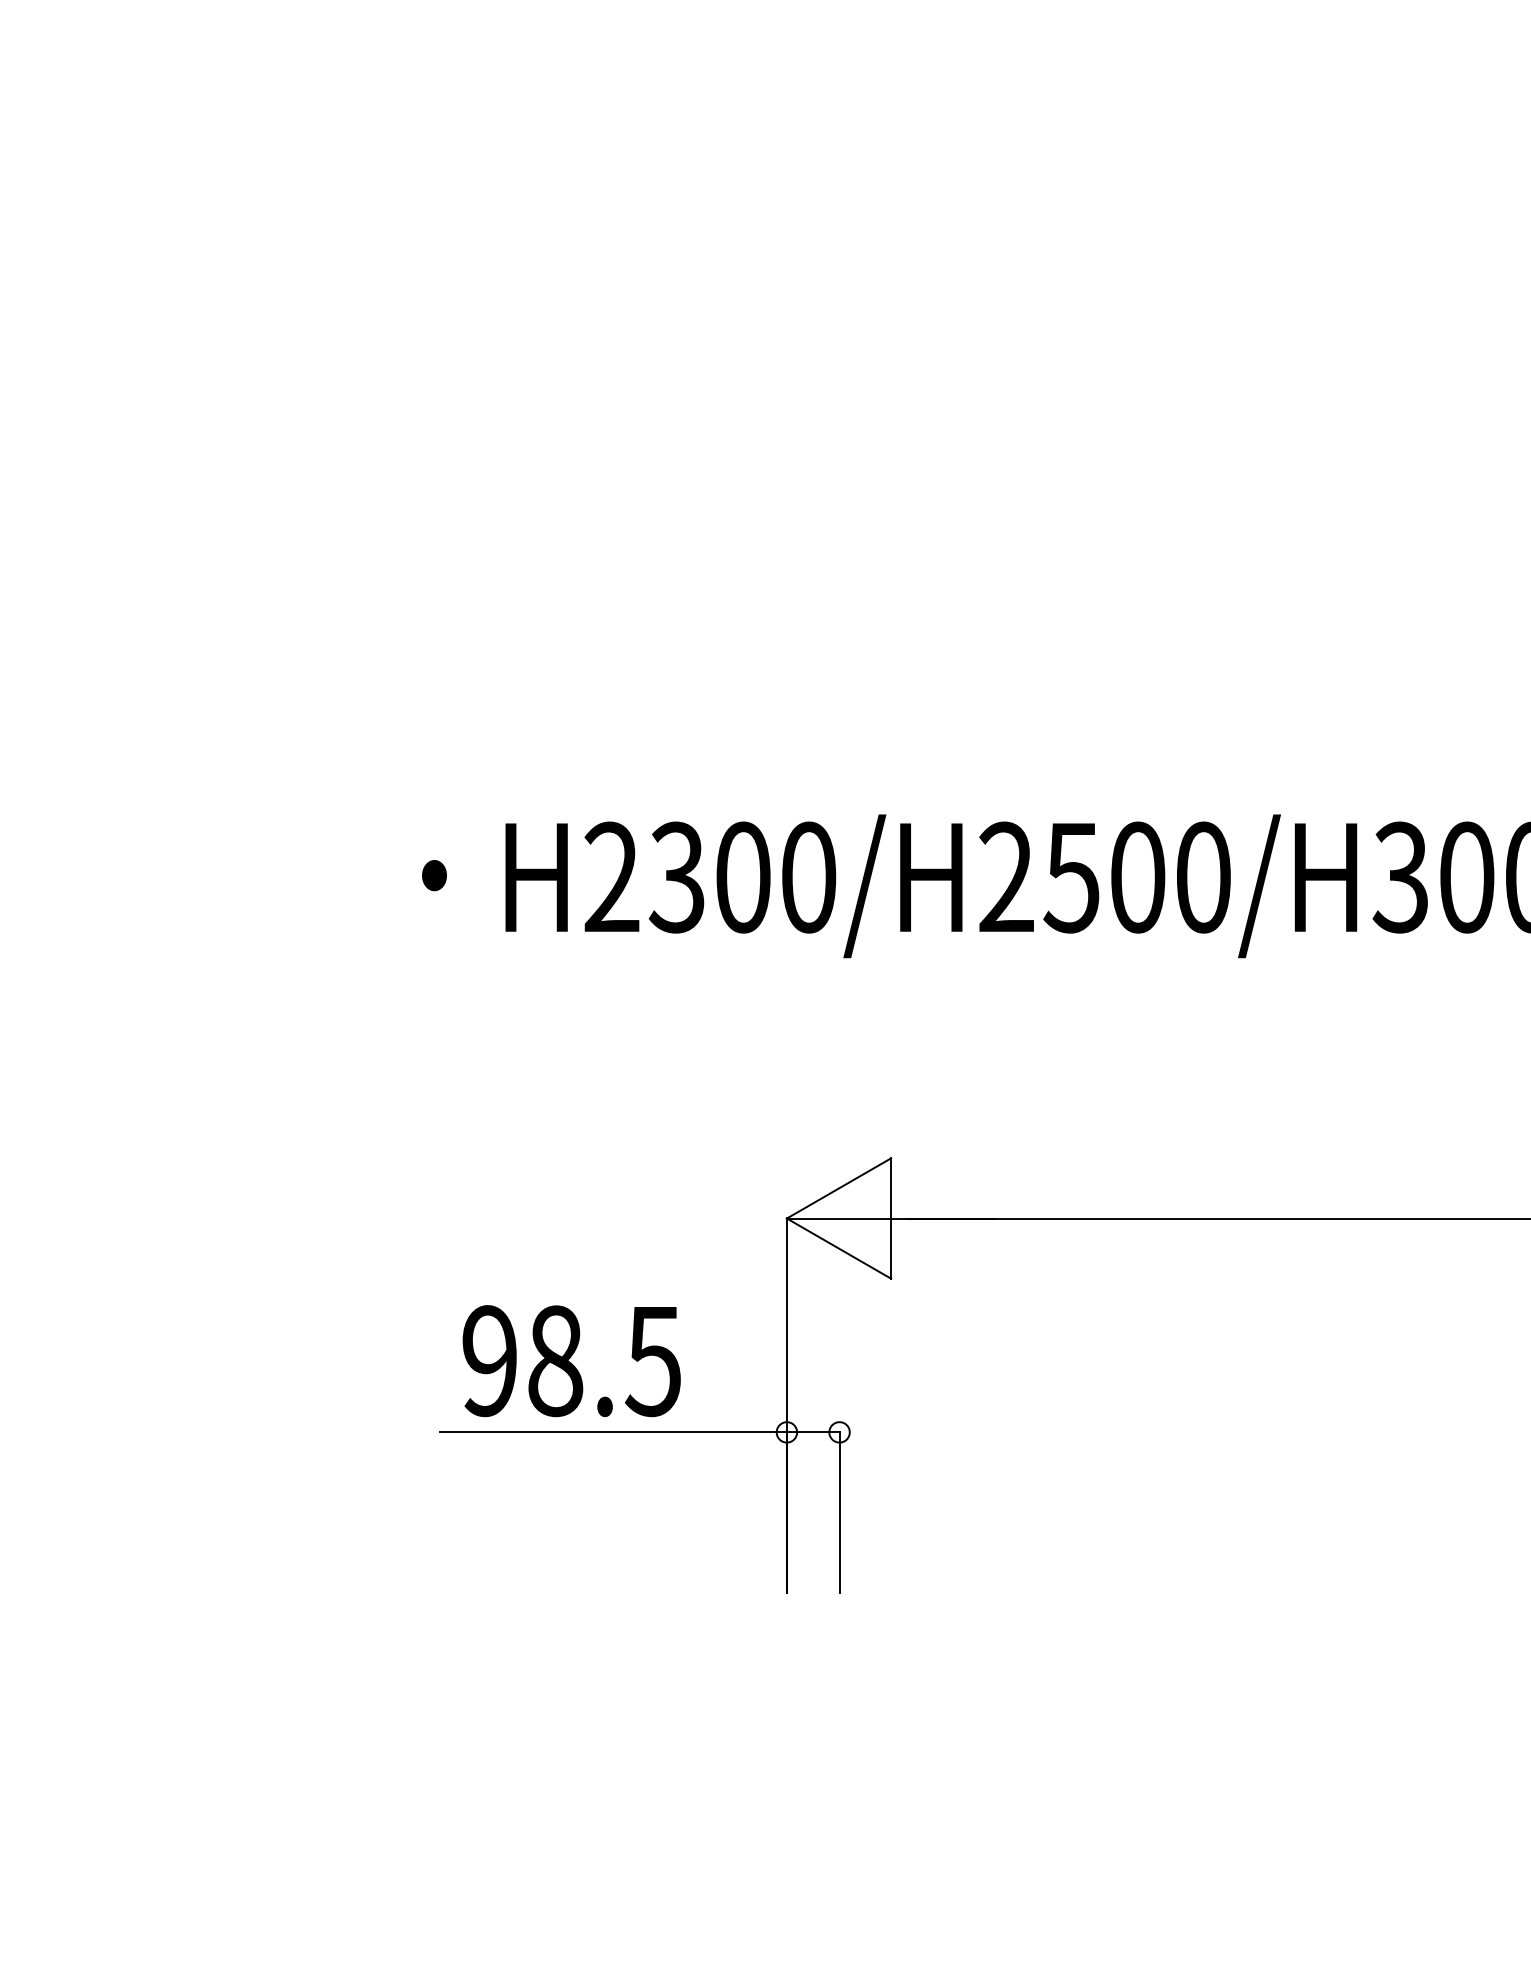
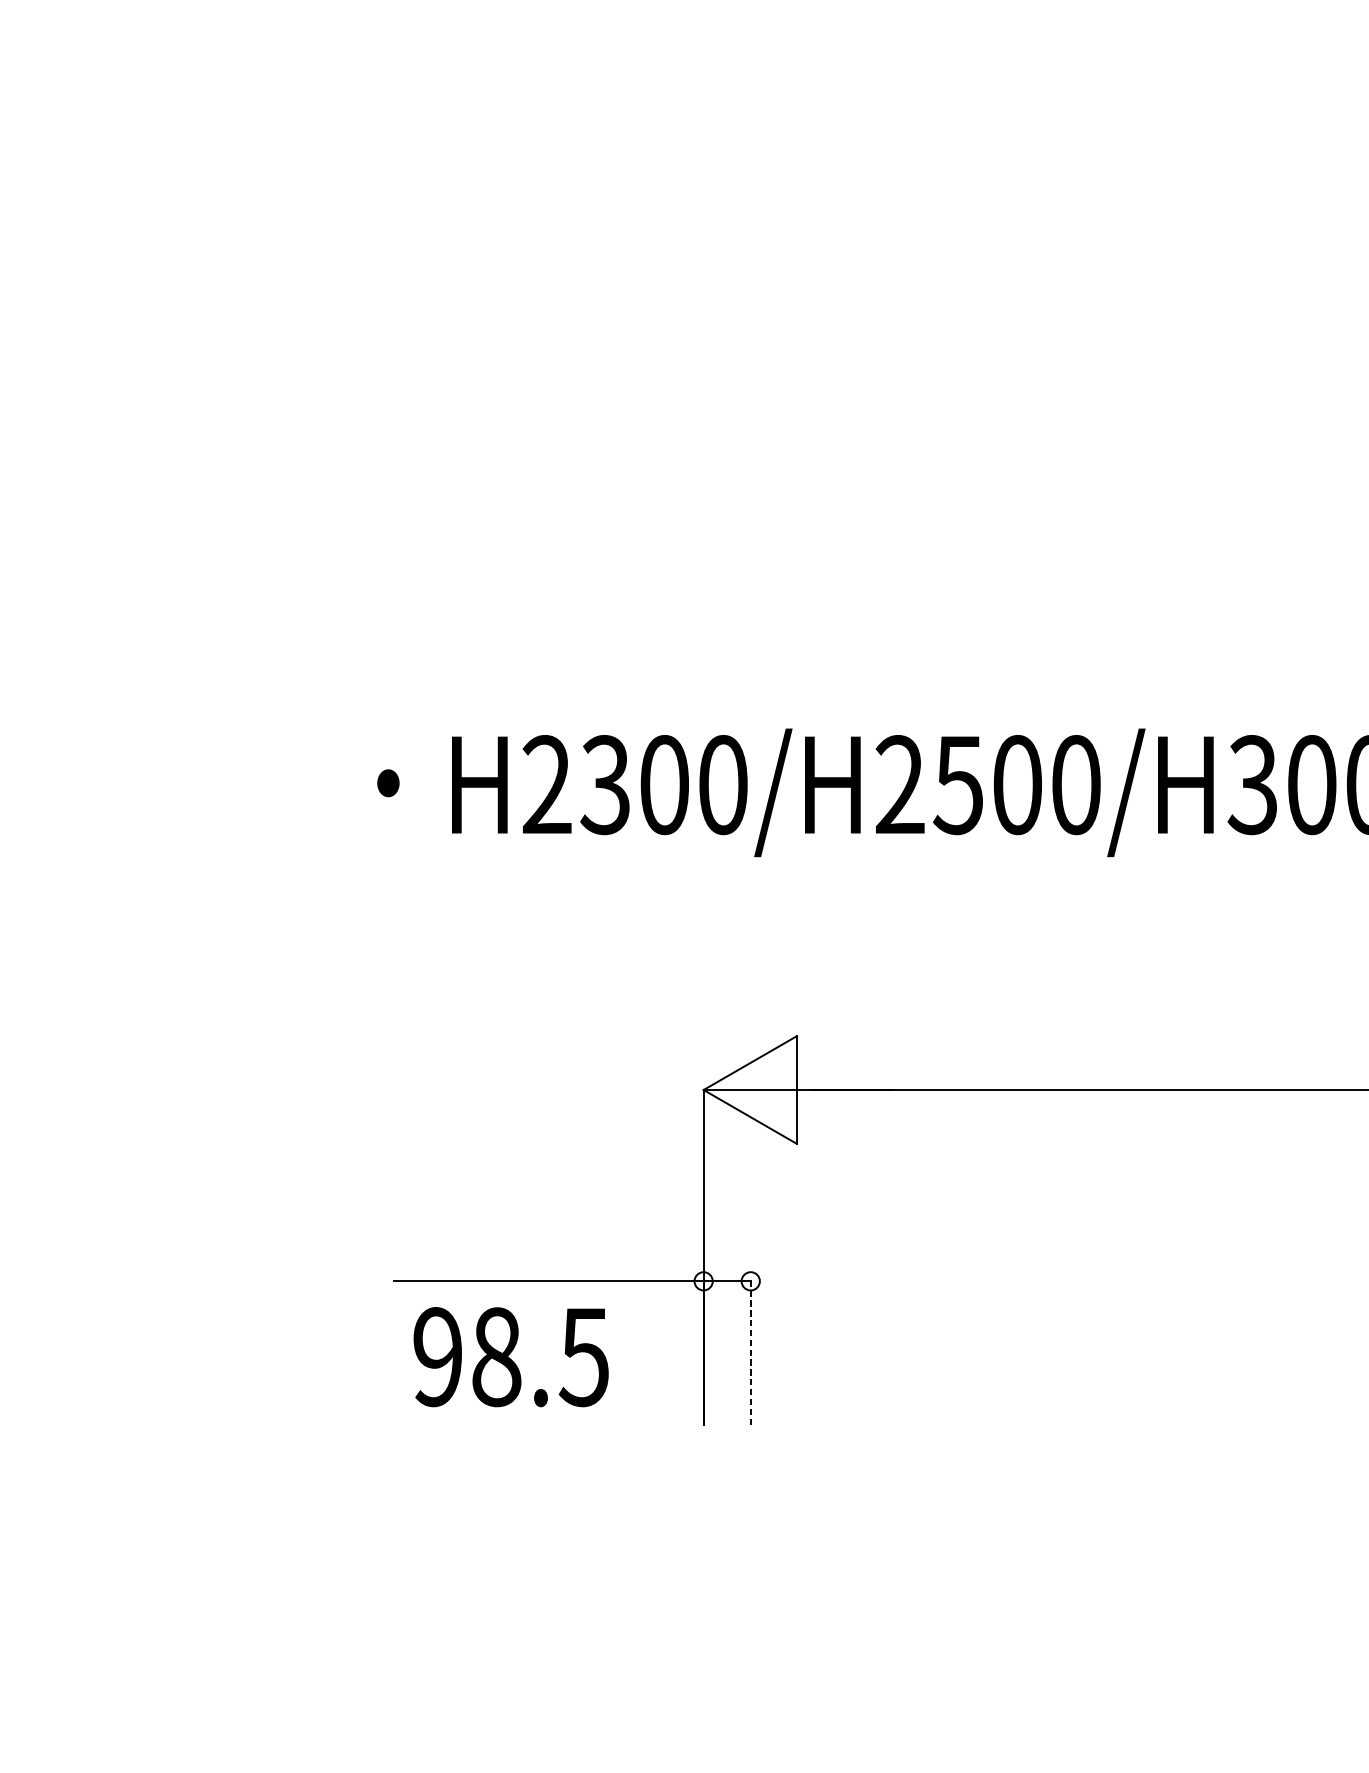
text: (571, 1361) -> (510, 1357), moved
line: (839, 1511) -> (750, 1352), solid -> dashed

